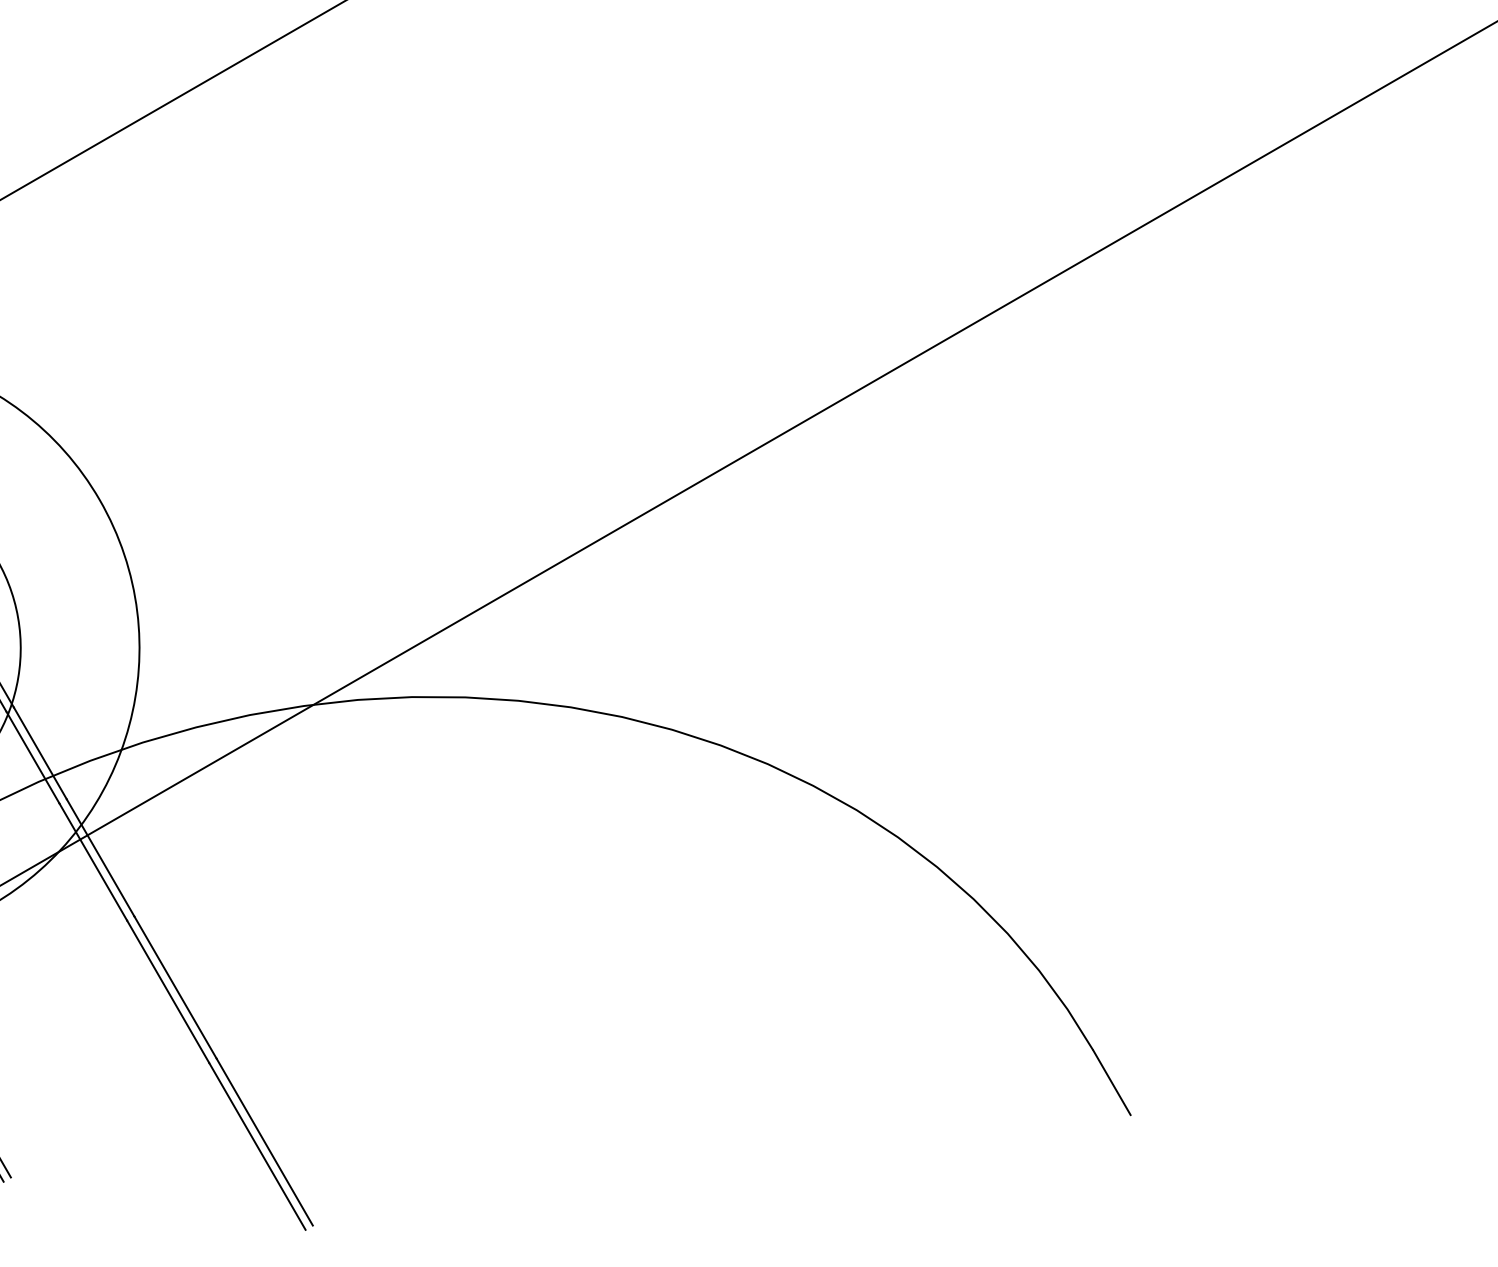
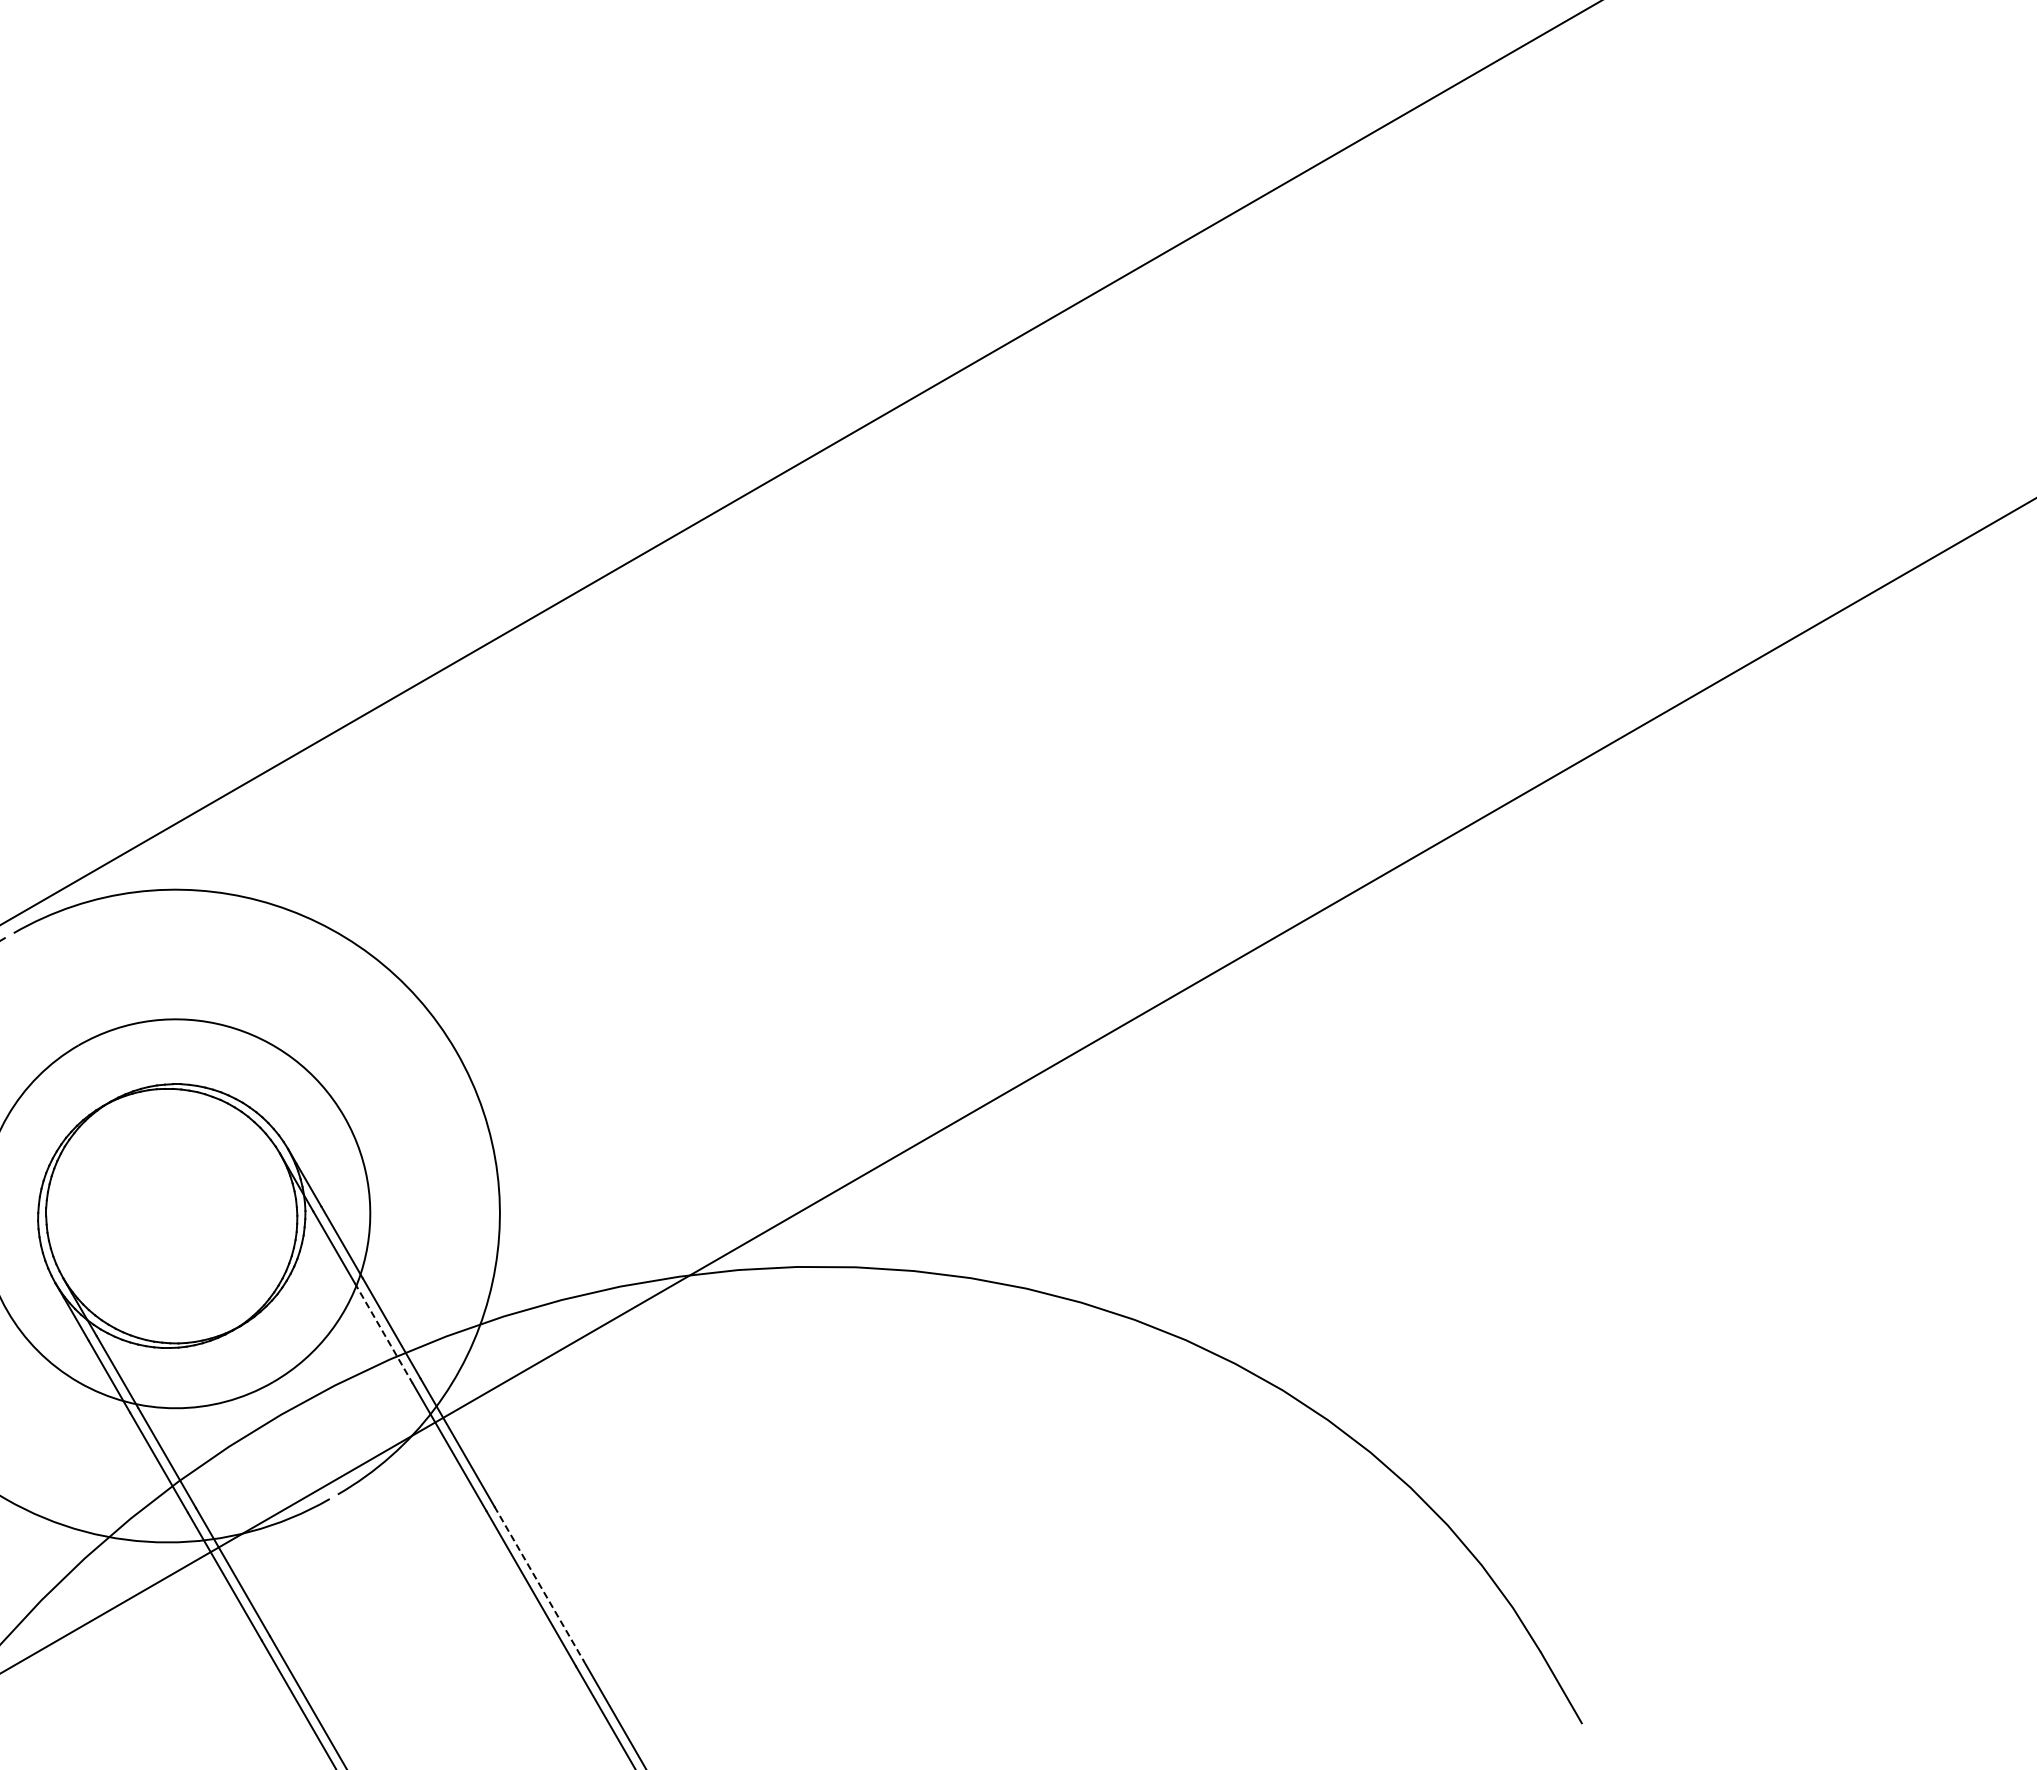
line: (32, 758) -> (383, 1333), solid -> dashed
line: (175, 987) -> (539, 1584), solid -> dashed

